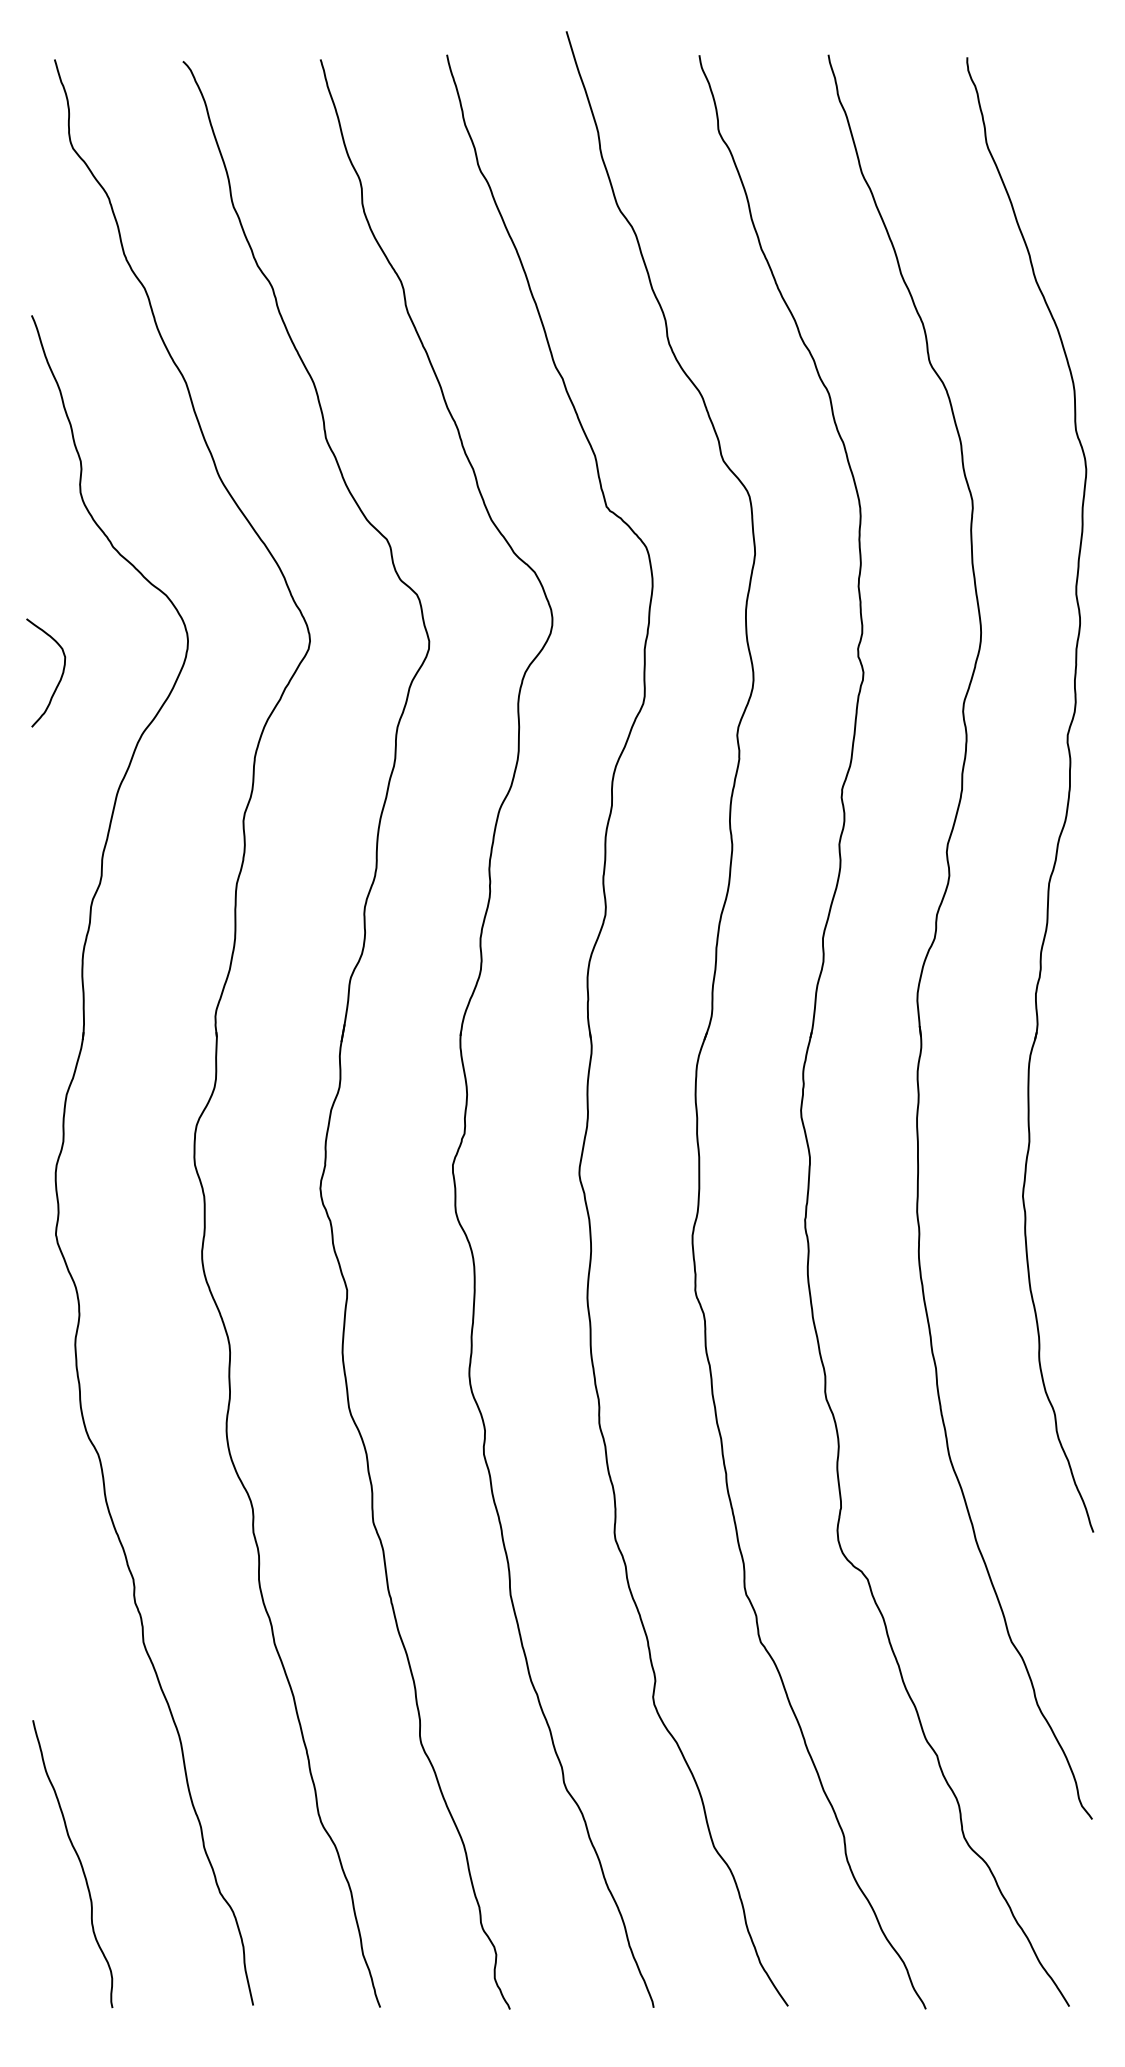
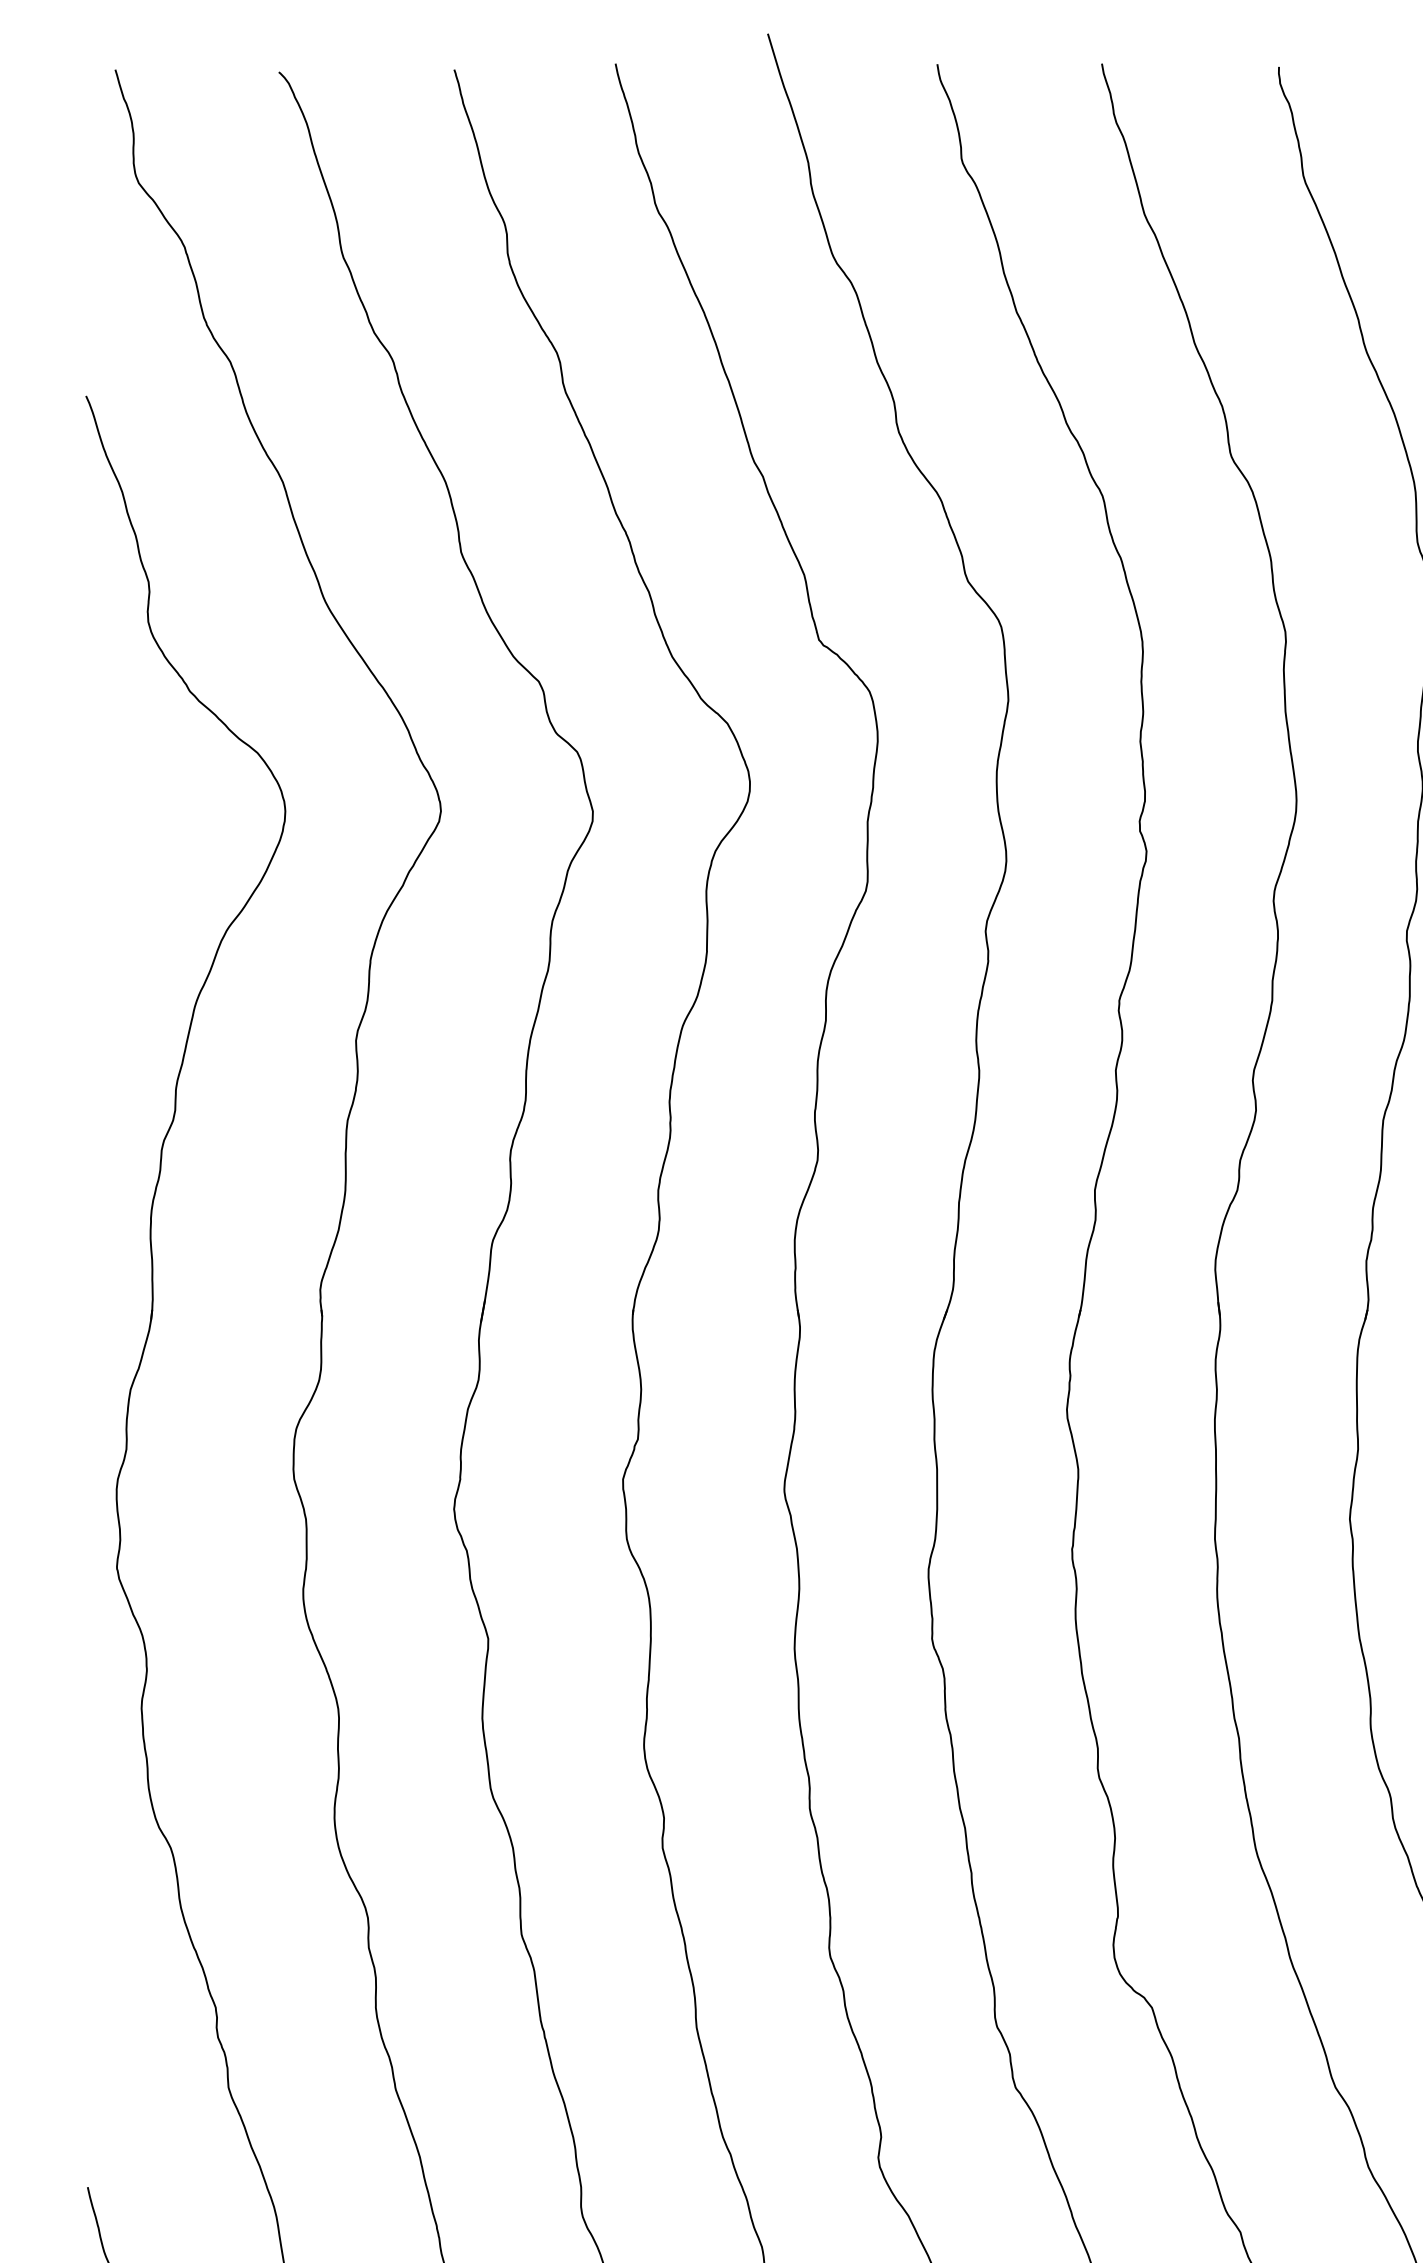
curve: (59, 679) -> (121, 860), removed

